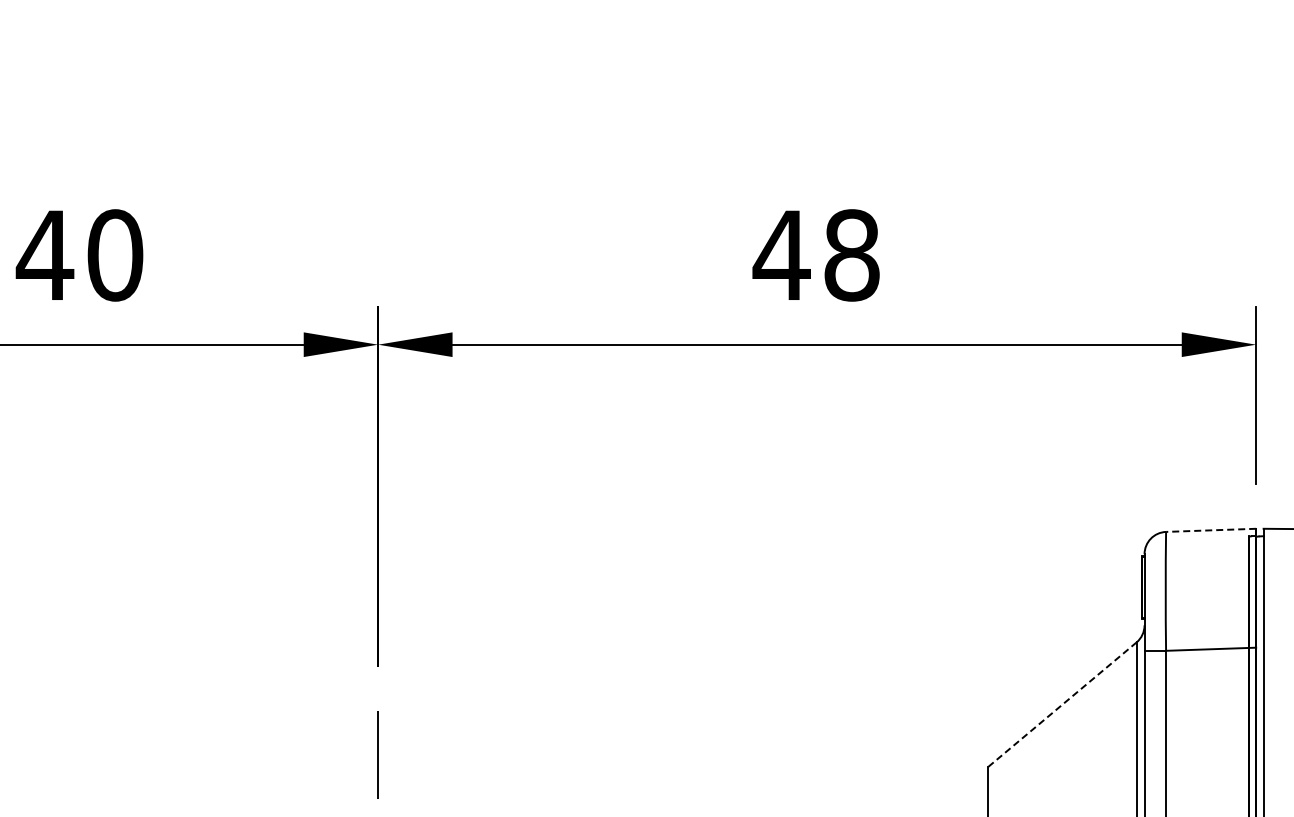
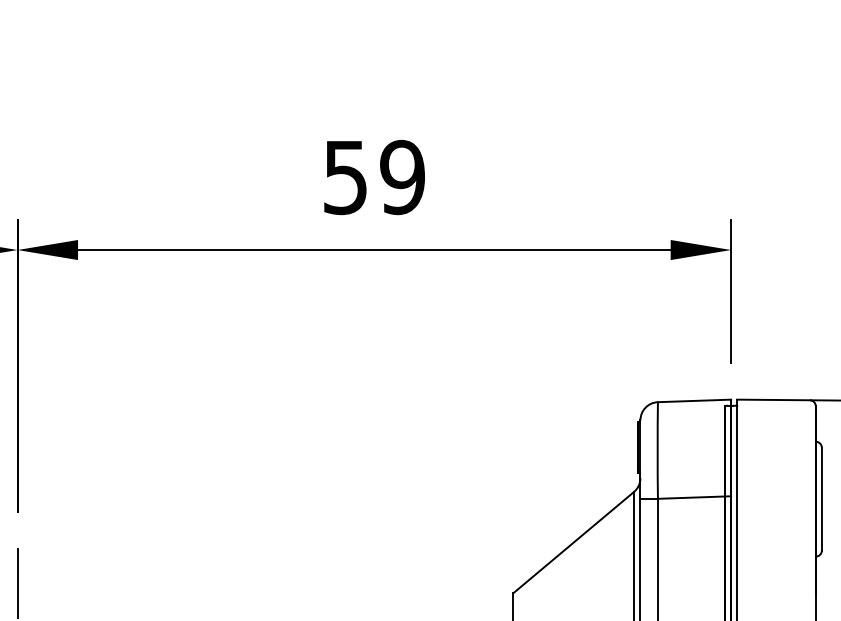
text: (815, 255) -> (373, 177), 48 -> 59
line: (1210, 530) -> (694, 401), dashed -> solid
line: (1062, 704) -> (573, 542), dashed -> solid

